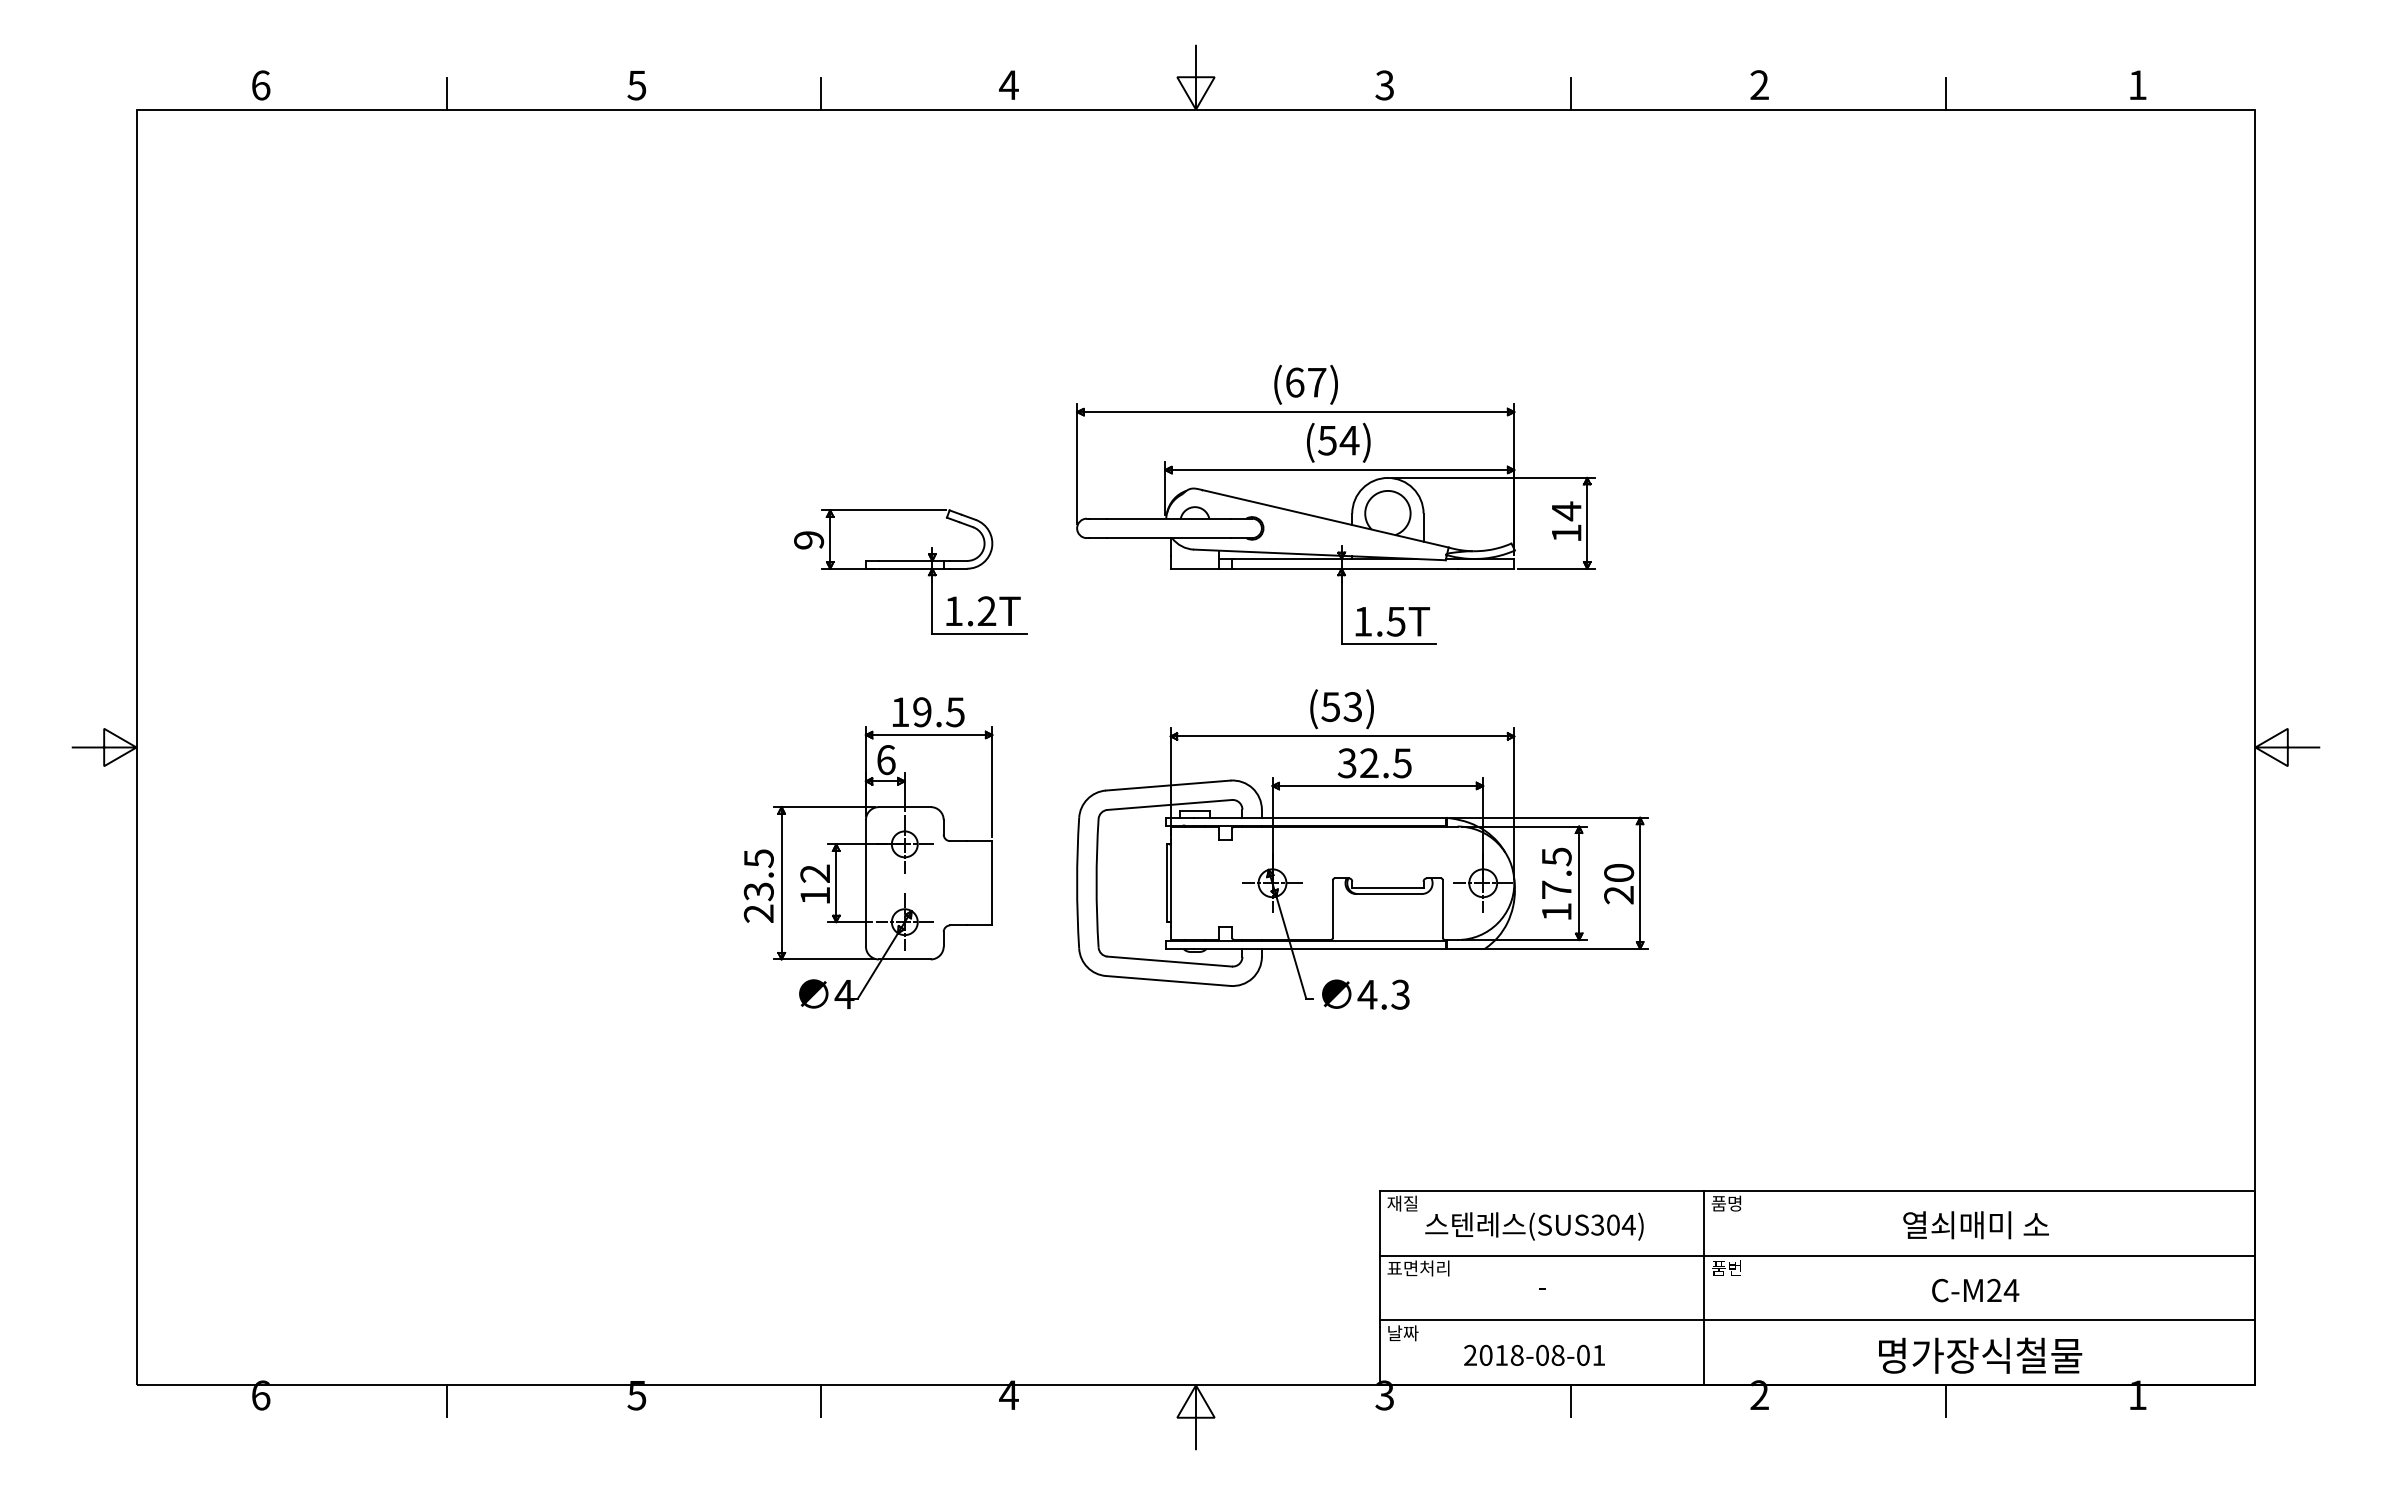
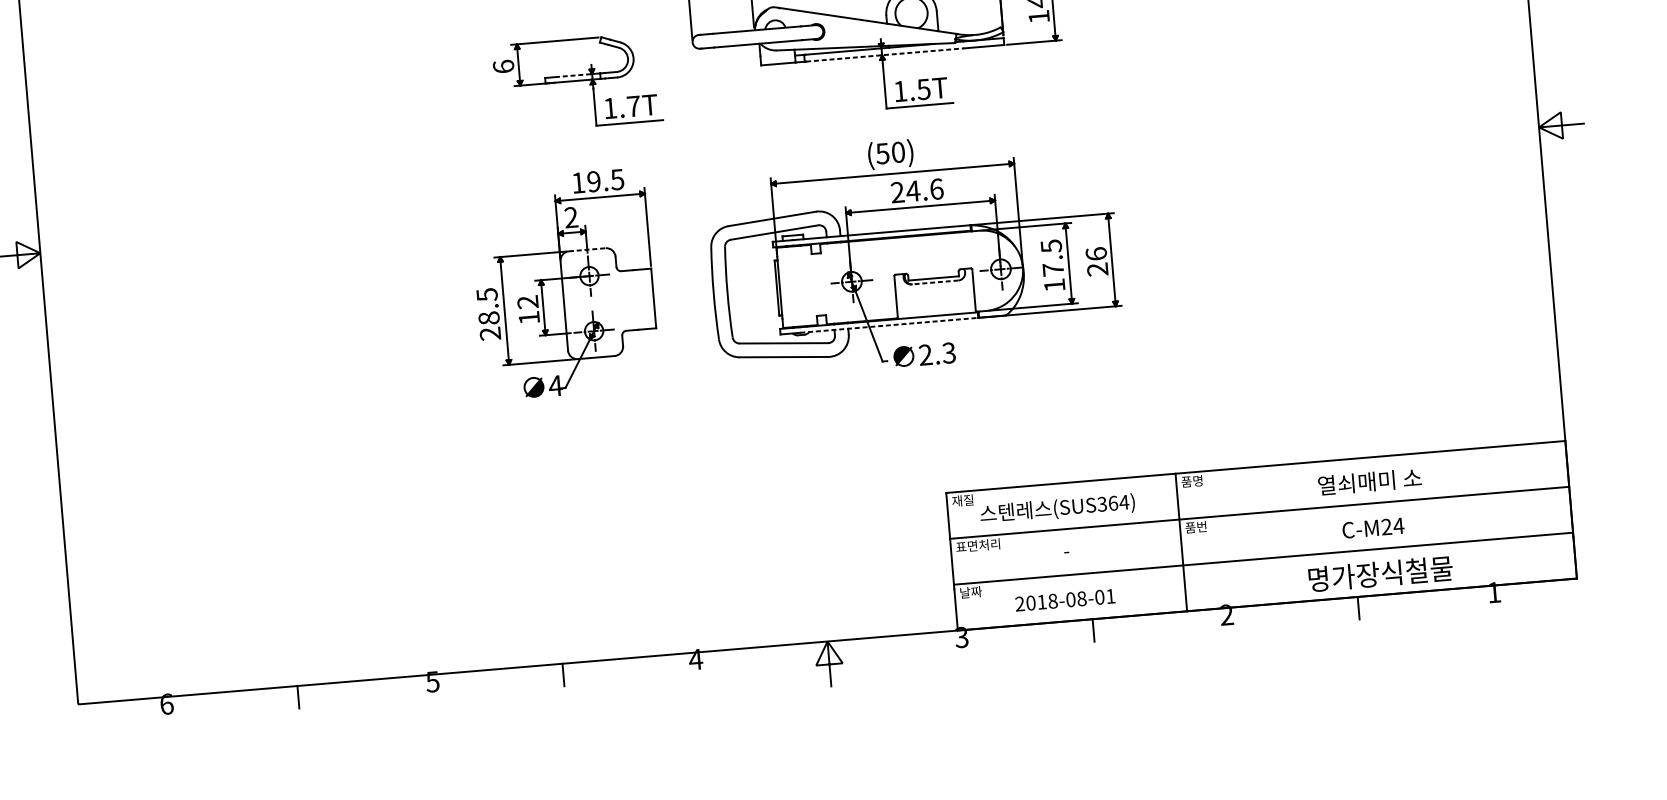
text: (809, 540) -> (504, 66), 9 -> 6
line: (904, 560) -> (572, 75), solid -> dashed
line: (1345, 568) -> (884, 54), solid -> dashed
text: (986, 610) -> (633, 105), 1.2T -> 1.7T
text: (1352, 706) -> (897, 152), (53) -> (50)
text: (886, 760) -> (571, 217), 6 -> 2
text: (1374, 763) -> (916, 191), 32.5 -> 24.6
line: (904, 807) -> (587, 250), solid -> dashed
text: (1619, 872) -> (1096, 253), 20 -> 26
text: (758, 891) -> (488, 318), 23.5 -> 28.5
line: (1388, 893) -> (934, 282), solid -> dashed
line: (1319, 948) -> (889, 325), solid -> dashed
text: (1367, 994) -> (925, 354), 4.3 -> 2.3
text: (1613, 1224) -> (1113, 502), (SUS304) -> (SUS364)

